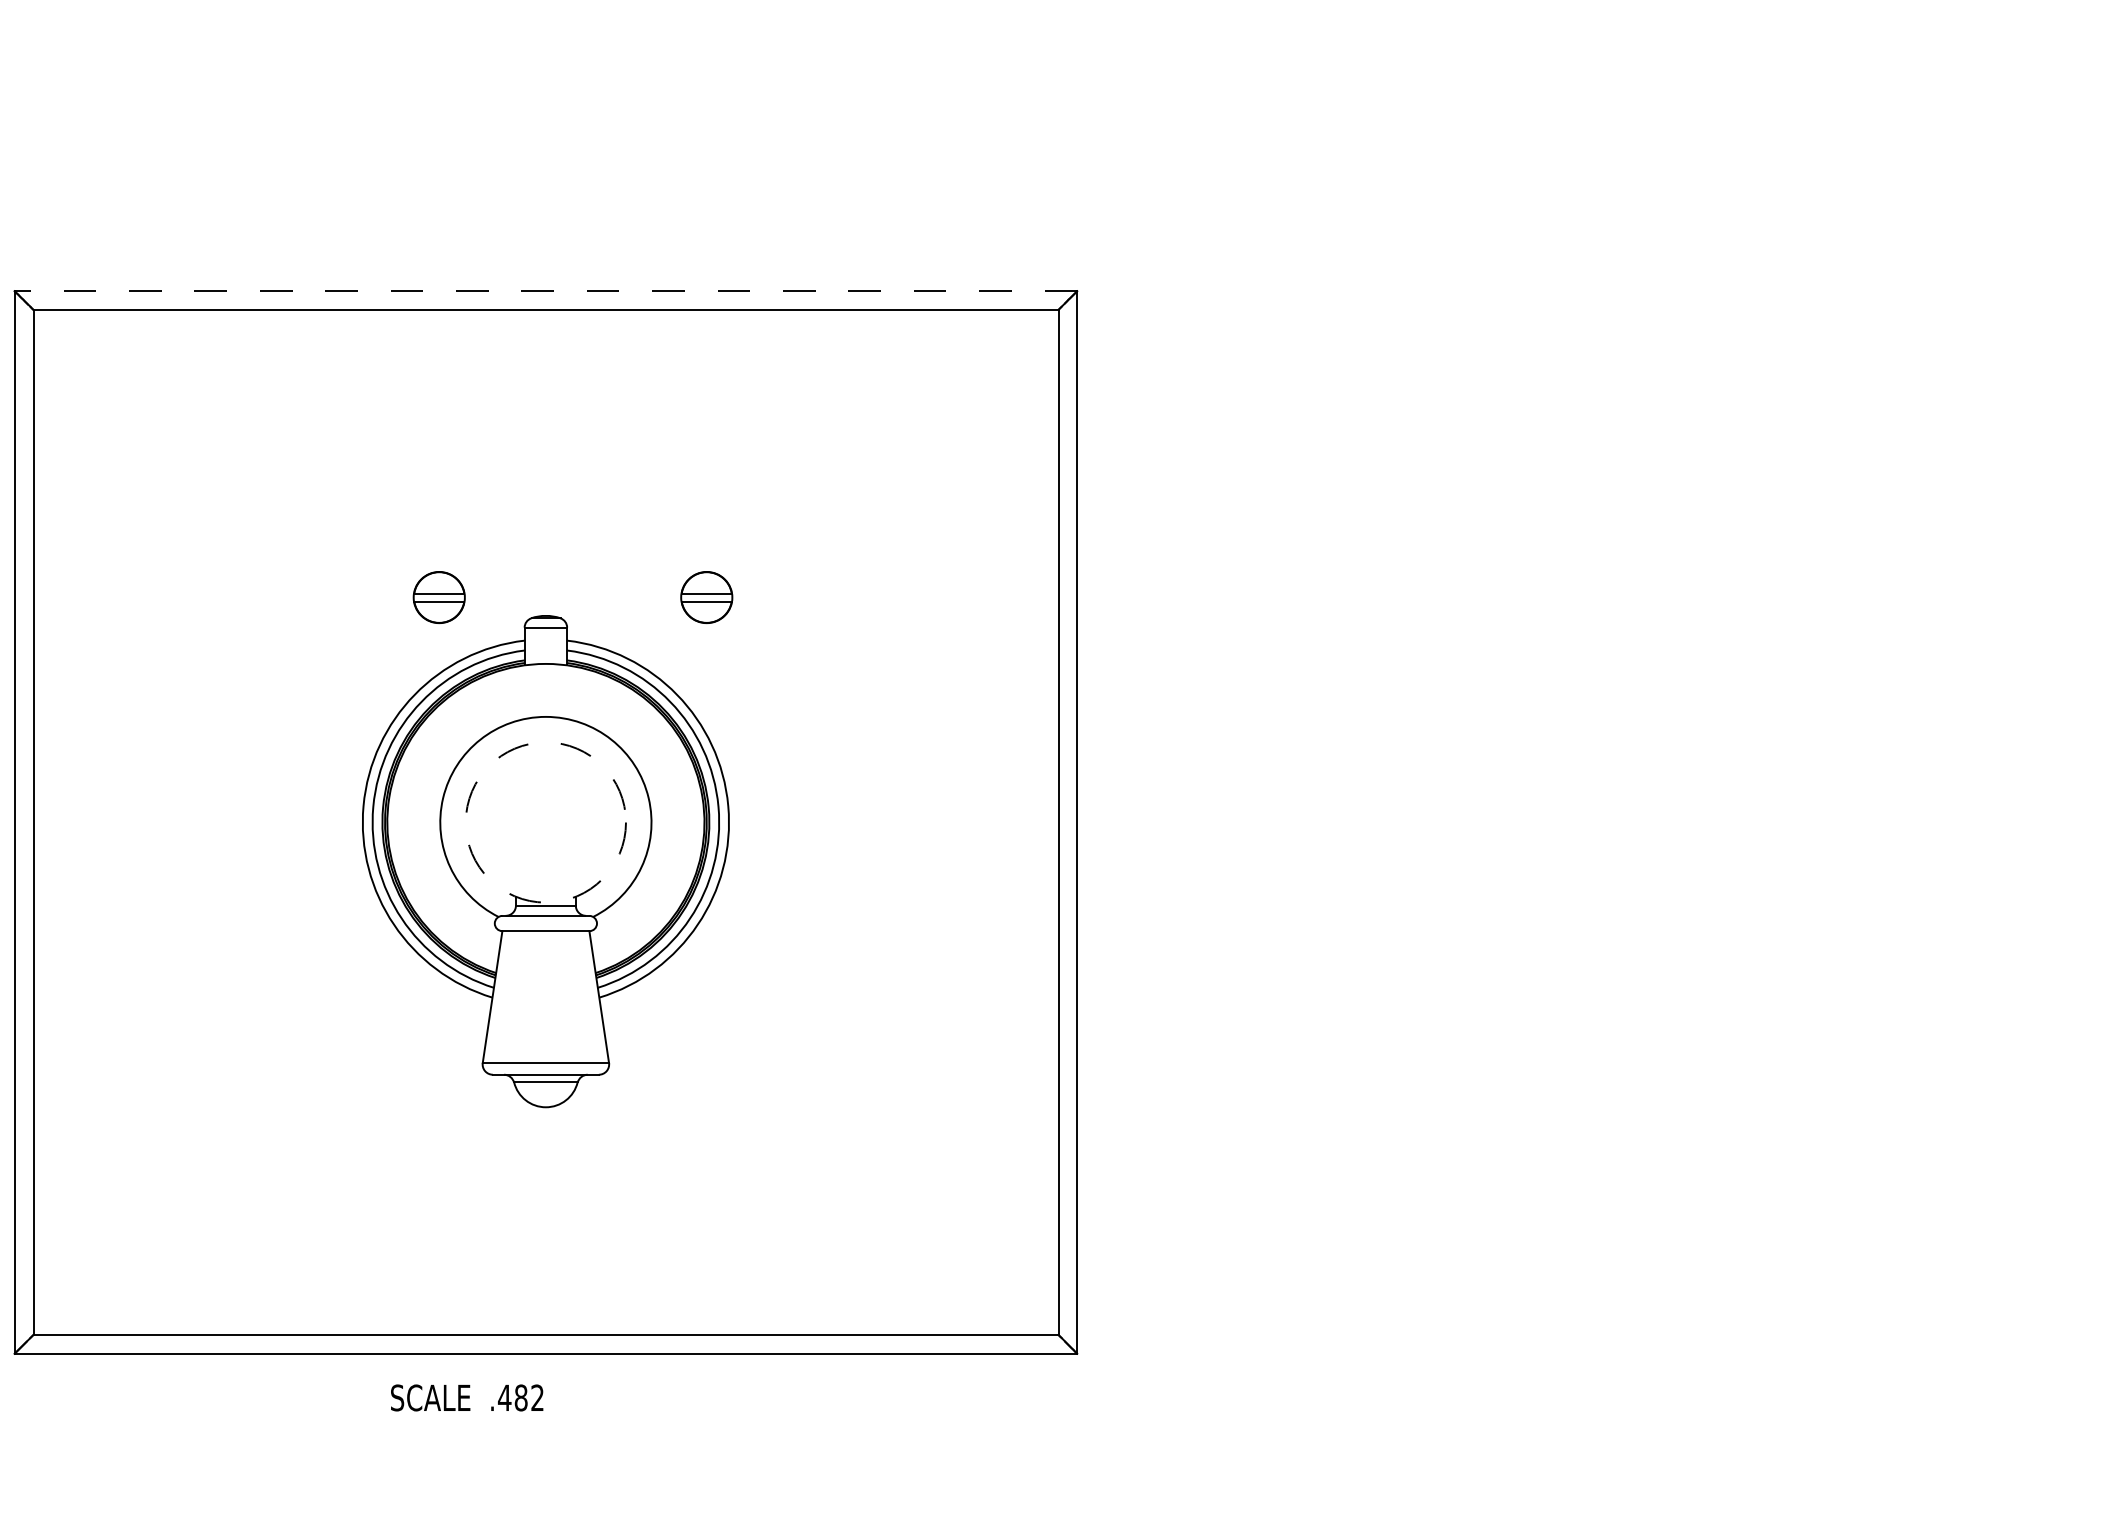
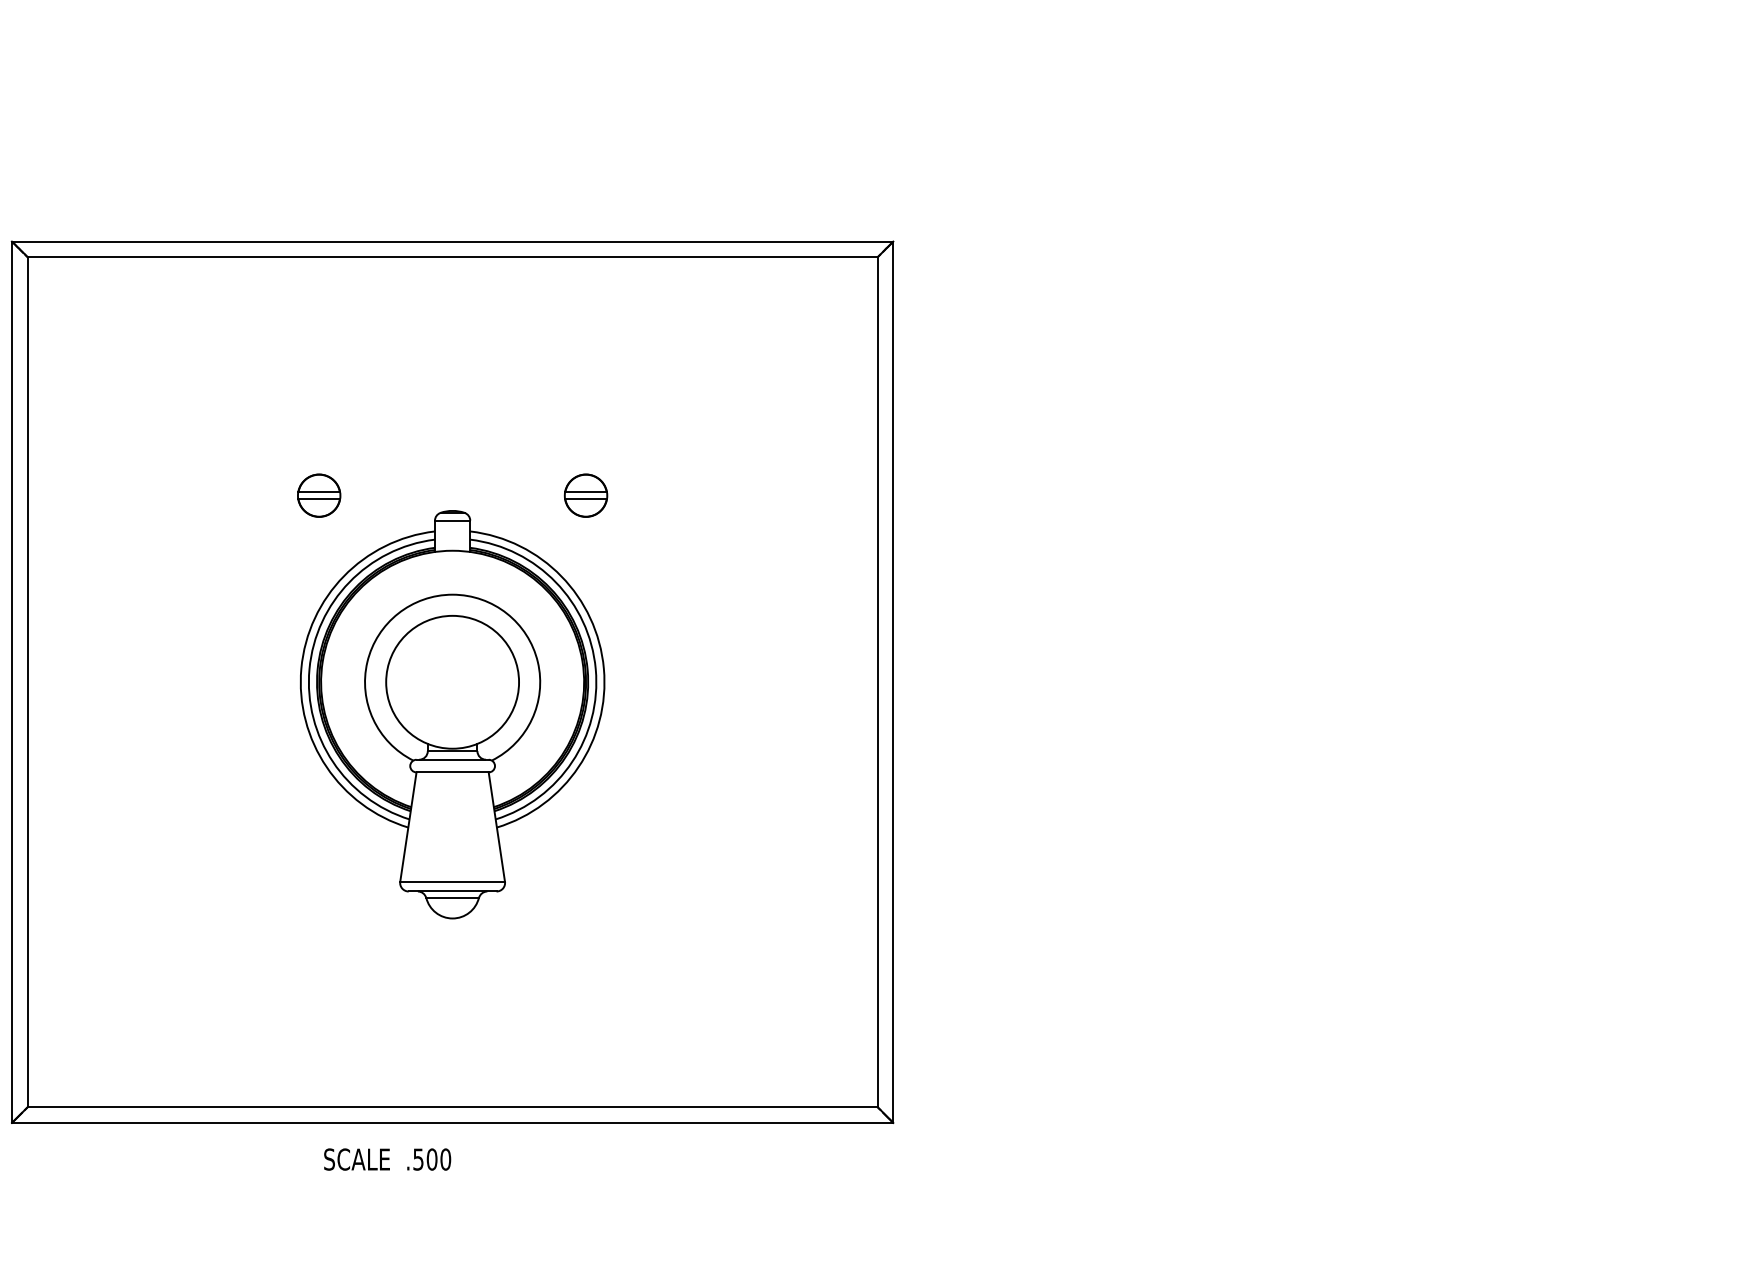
line: (545, 291) -> (452, 241), dashed -> solid
part: (439, 597) -> (319, 495), moved
circle: (545, 821) -> (452, 681), dashed -> solid
text: (520, 1397) -> (431, 1159), .482 -> .500

